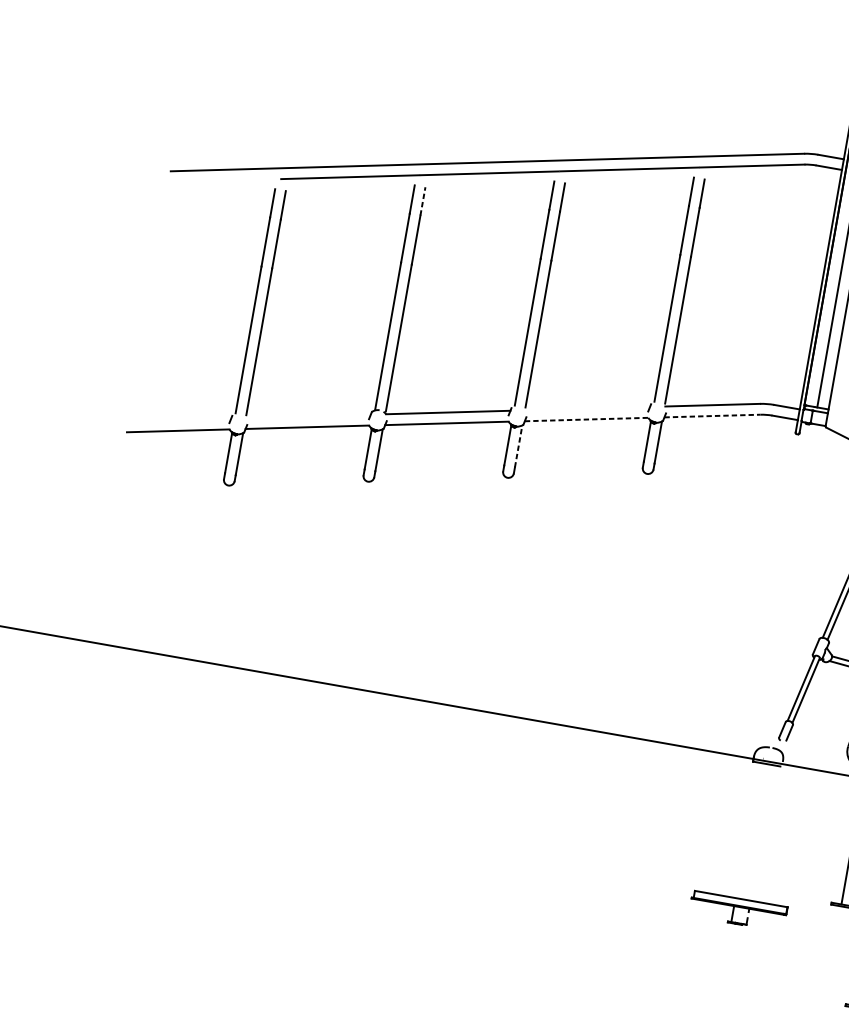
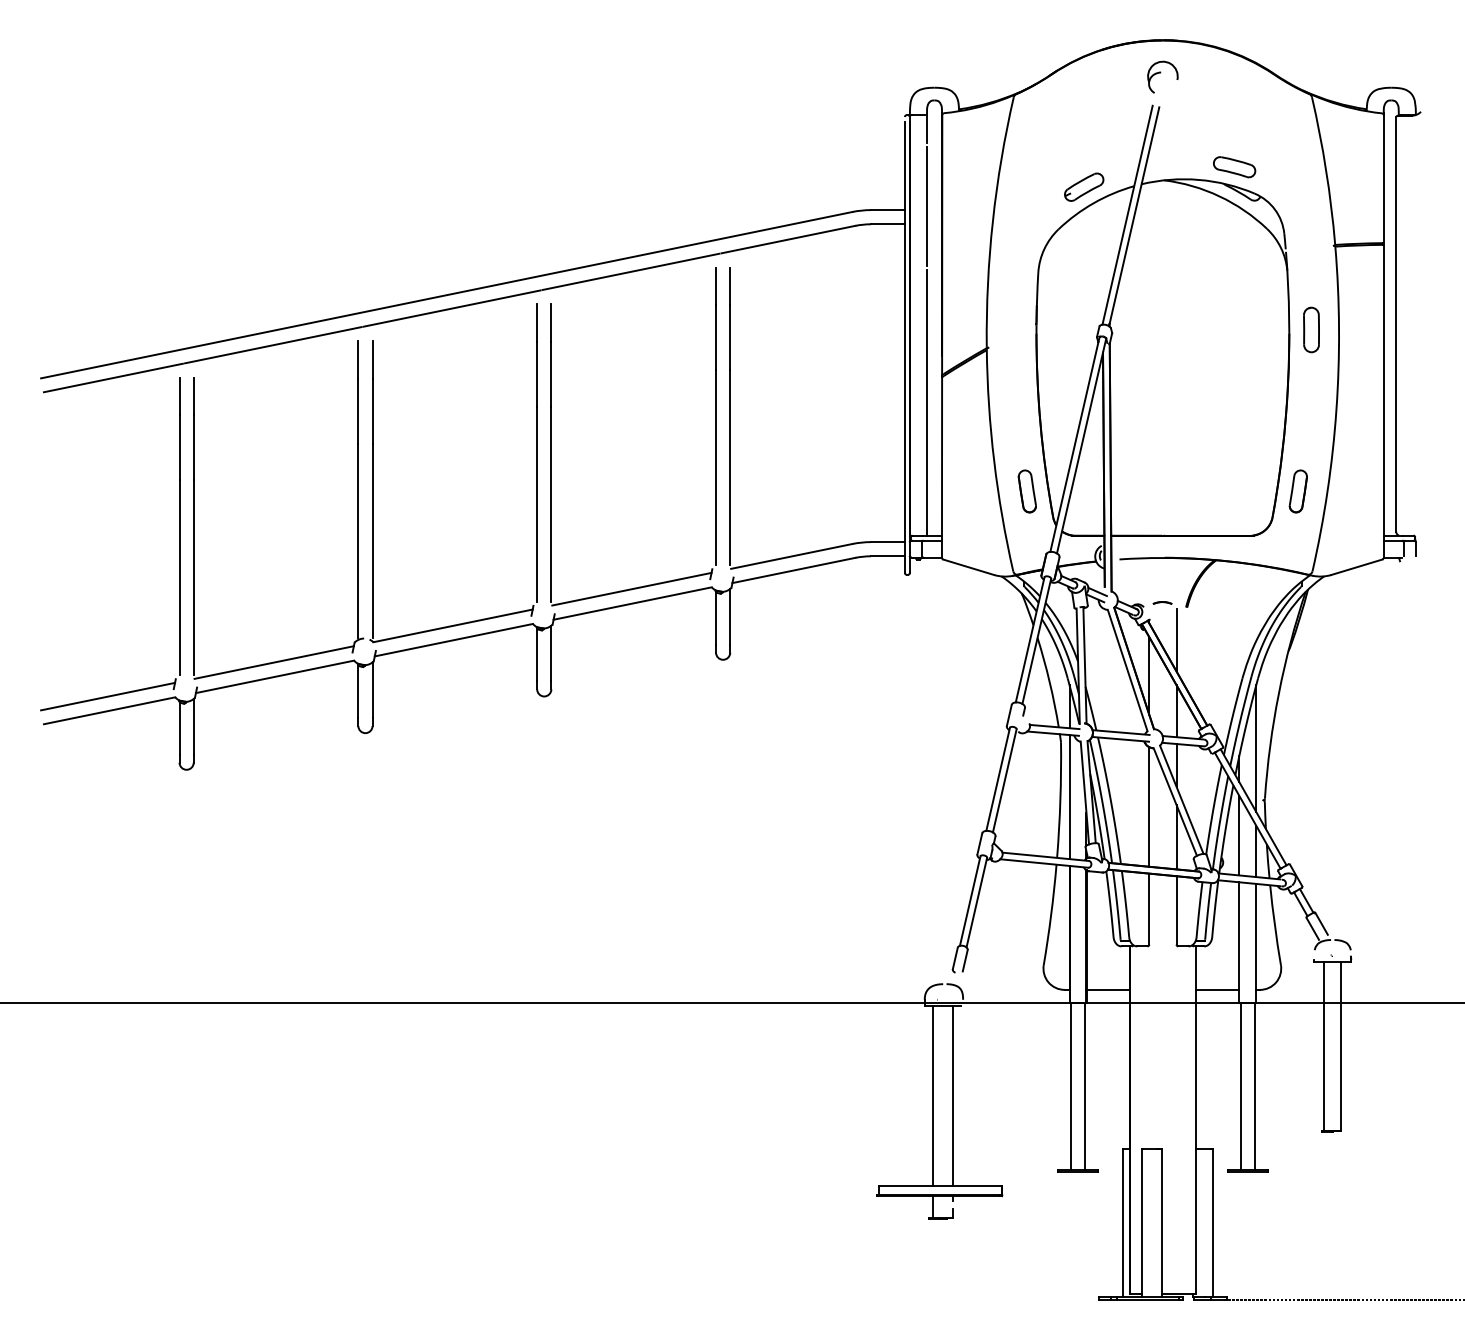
line: (224, 180) -> (112, 377), added
line: (422, 201) -> (372, 359), dashed -> solid
line: (587, 408) -> (631, 588), added
line: (308, 416) -> (273, 662), added
line: (712, 416) -> (793, 570), dashed -> solid
line: (179, 419) -> (108, 696), added
line: (586, 419) -> (632, 603), dashed -> solid
line: (518, 446) -> (551, 653), dashed -> solid
line: (747, 830) -> (933, 1095), added
line: (762, 832) -> (953, 1095), added

